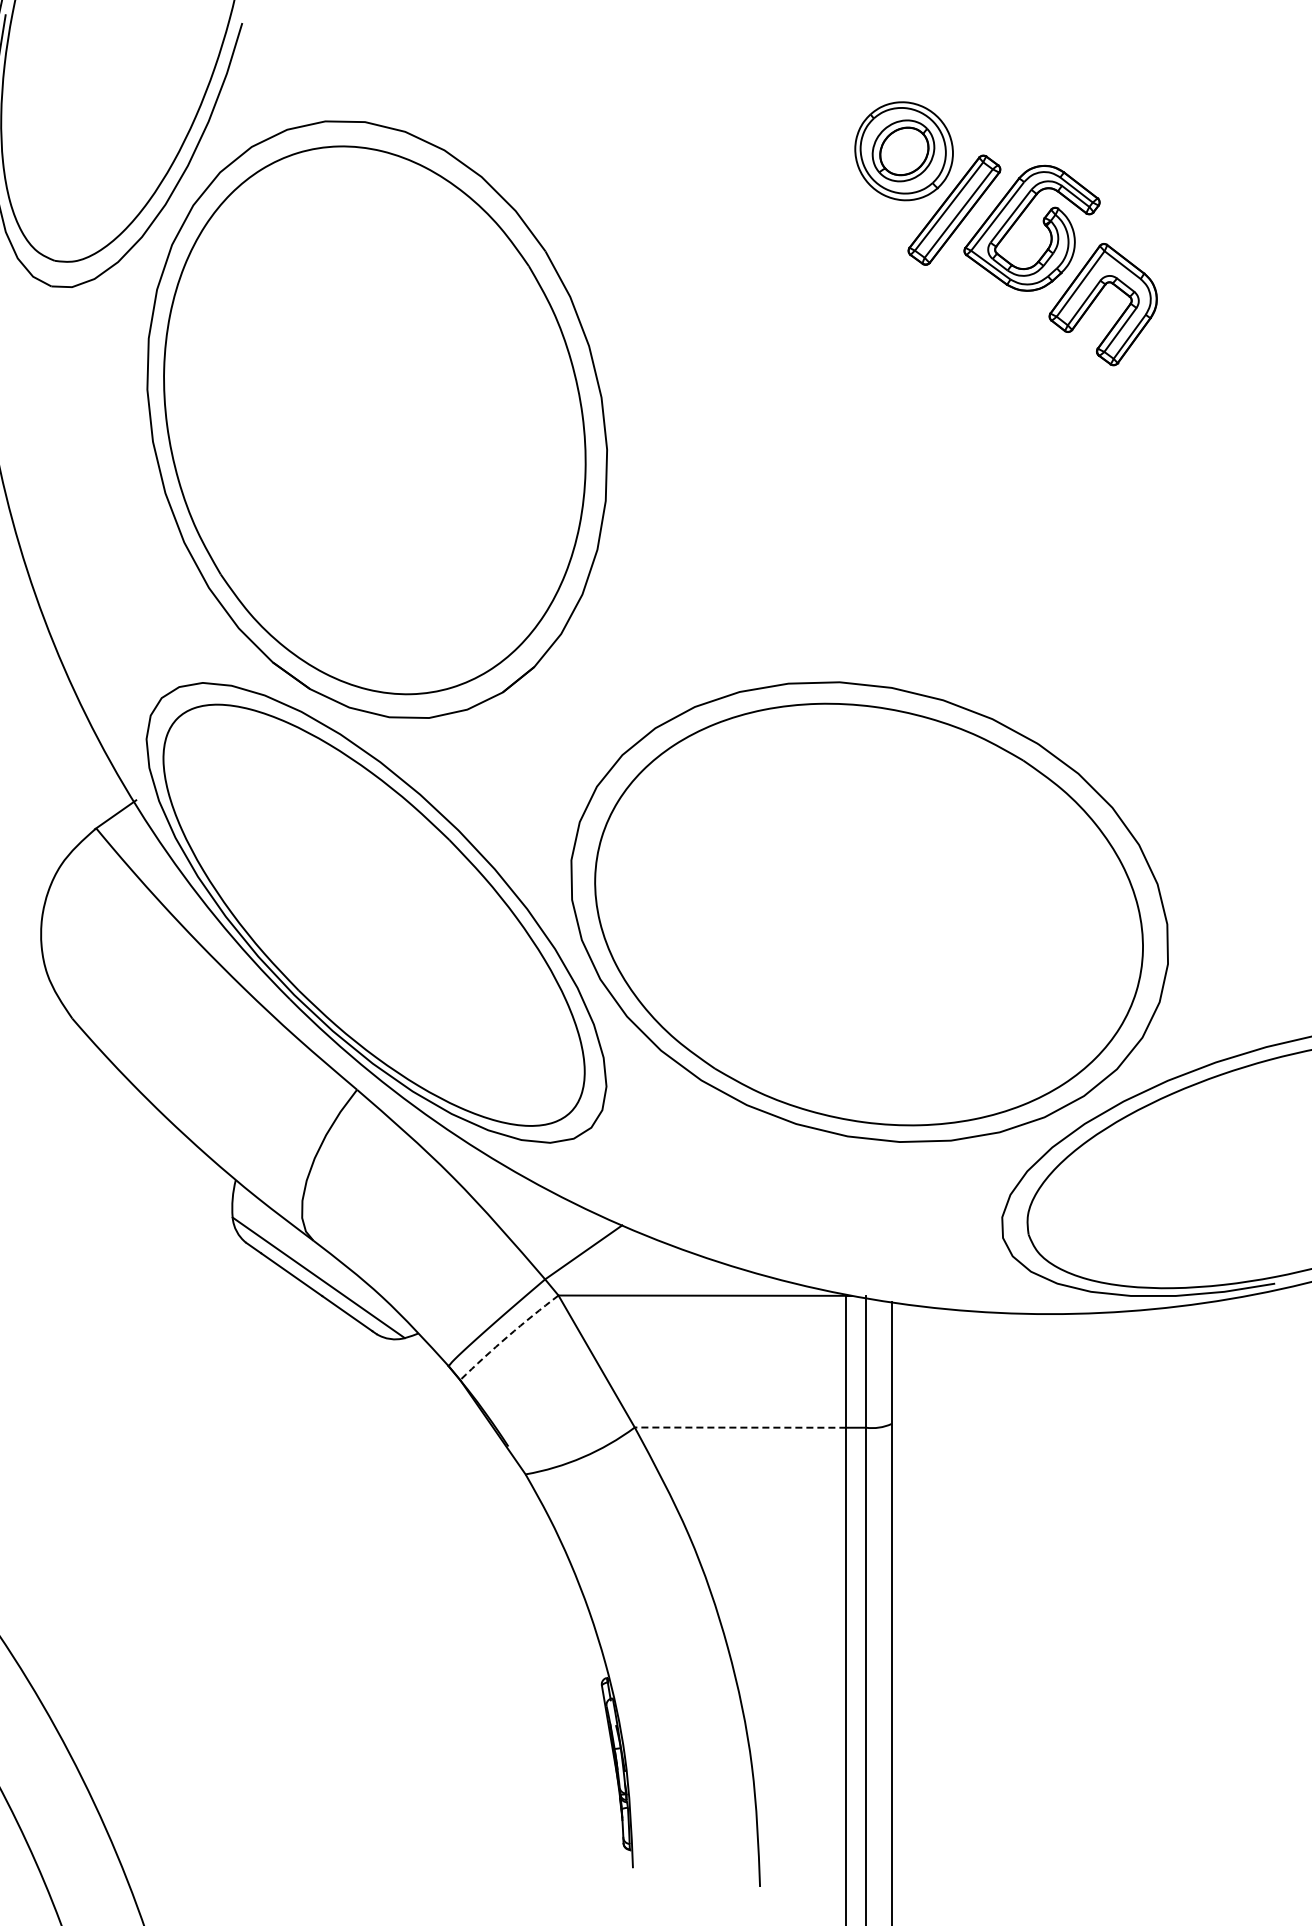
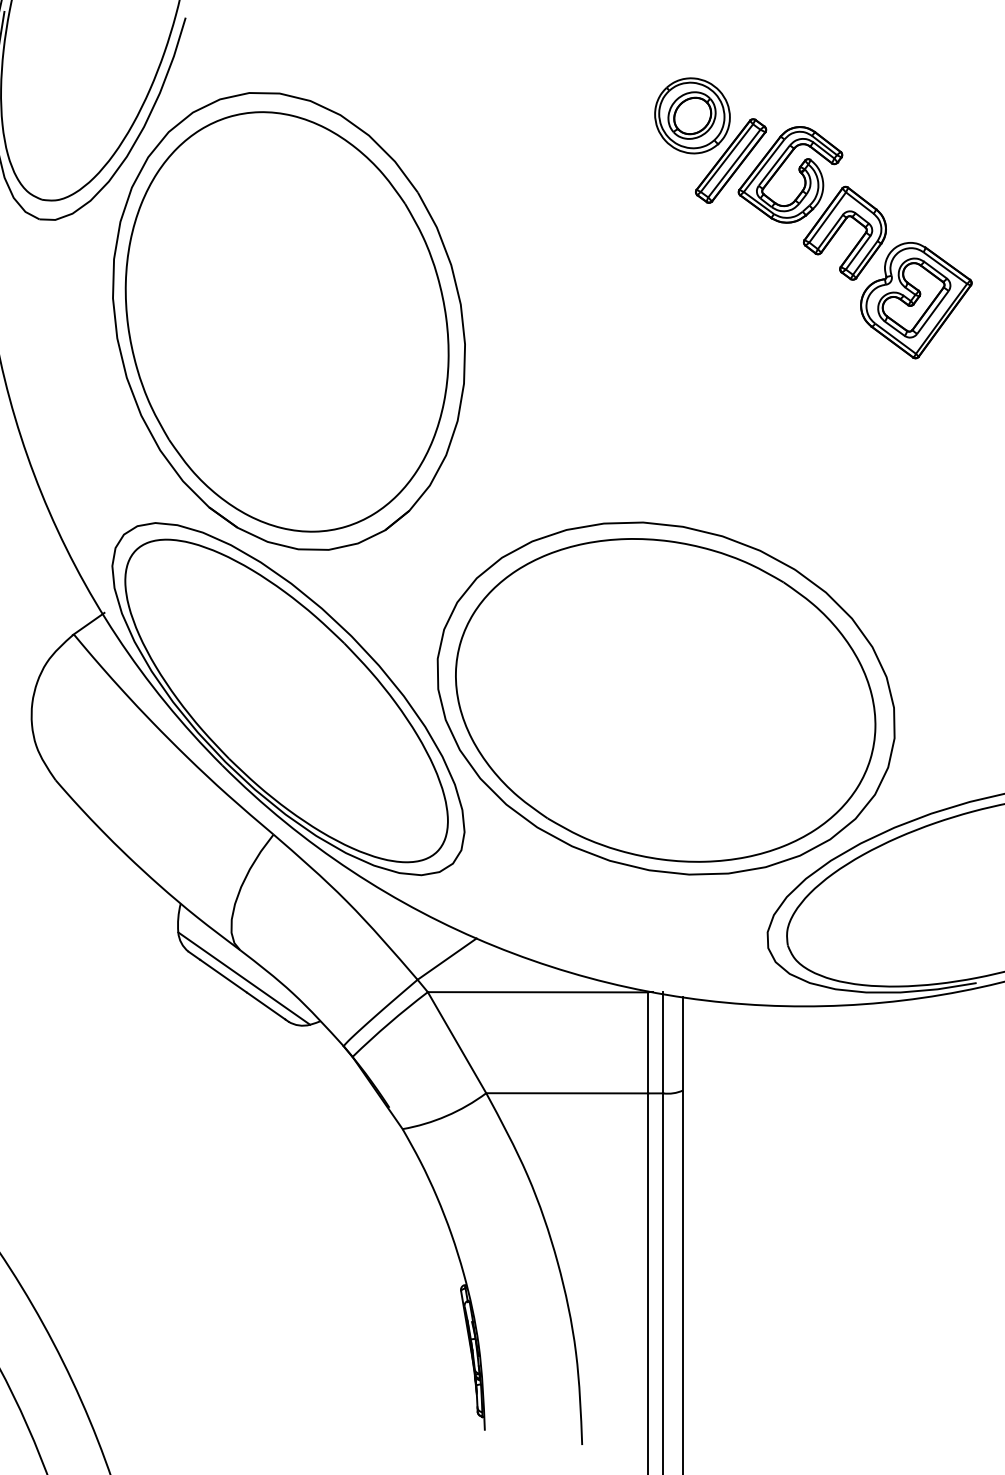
part: (1196, 392) -> (916, 300), added
arc: (508, 1336) -> (389, 1023), dashed -> solid
line: (740, 1427) -> (567, 1093), dashed -> solid

